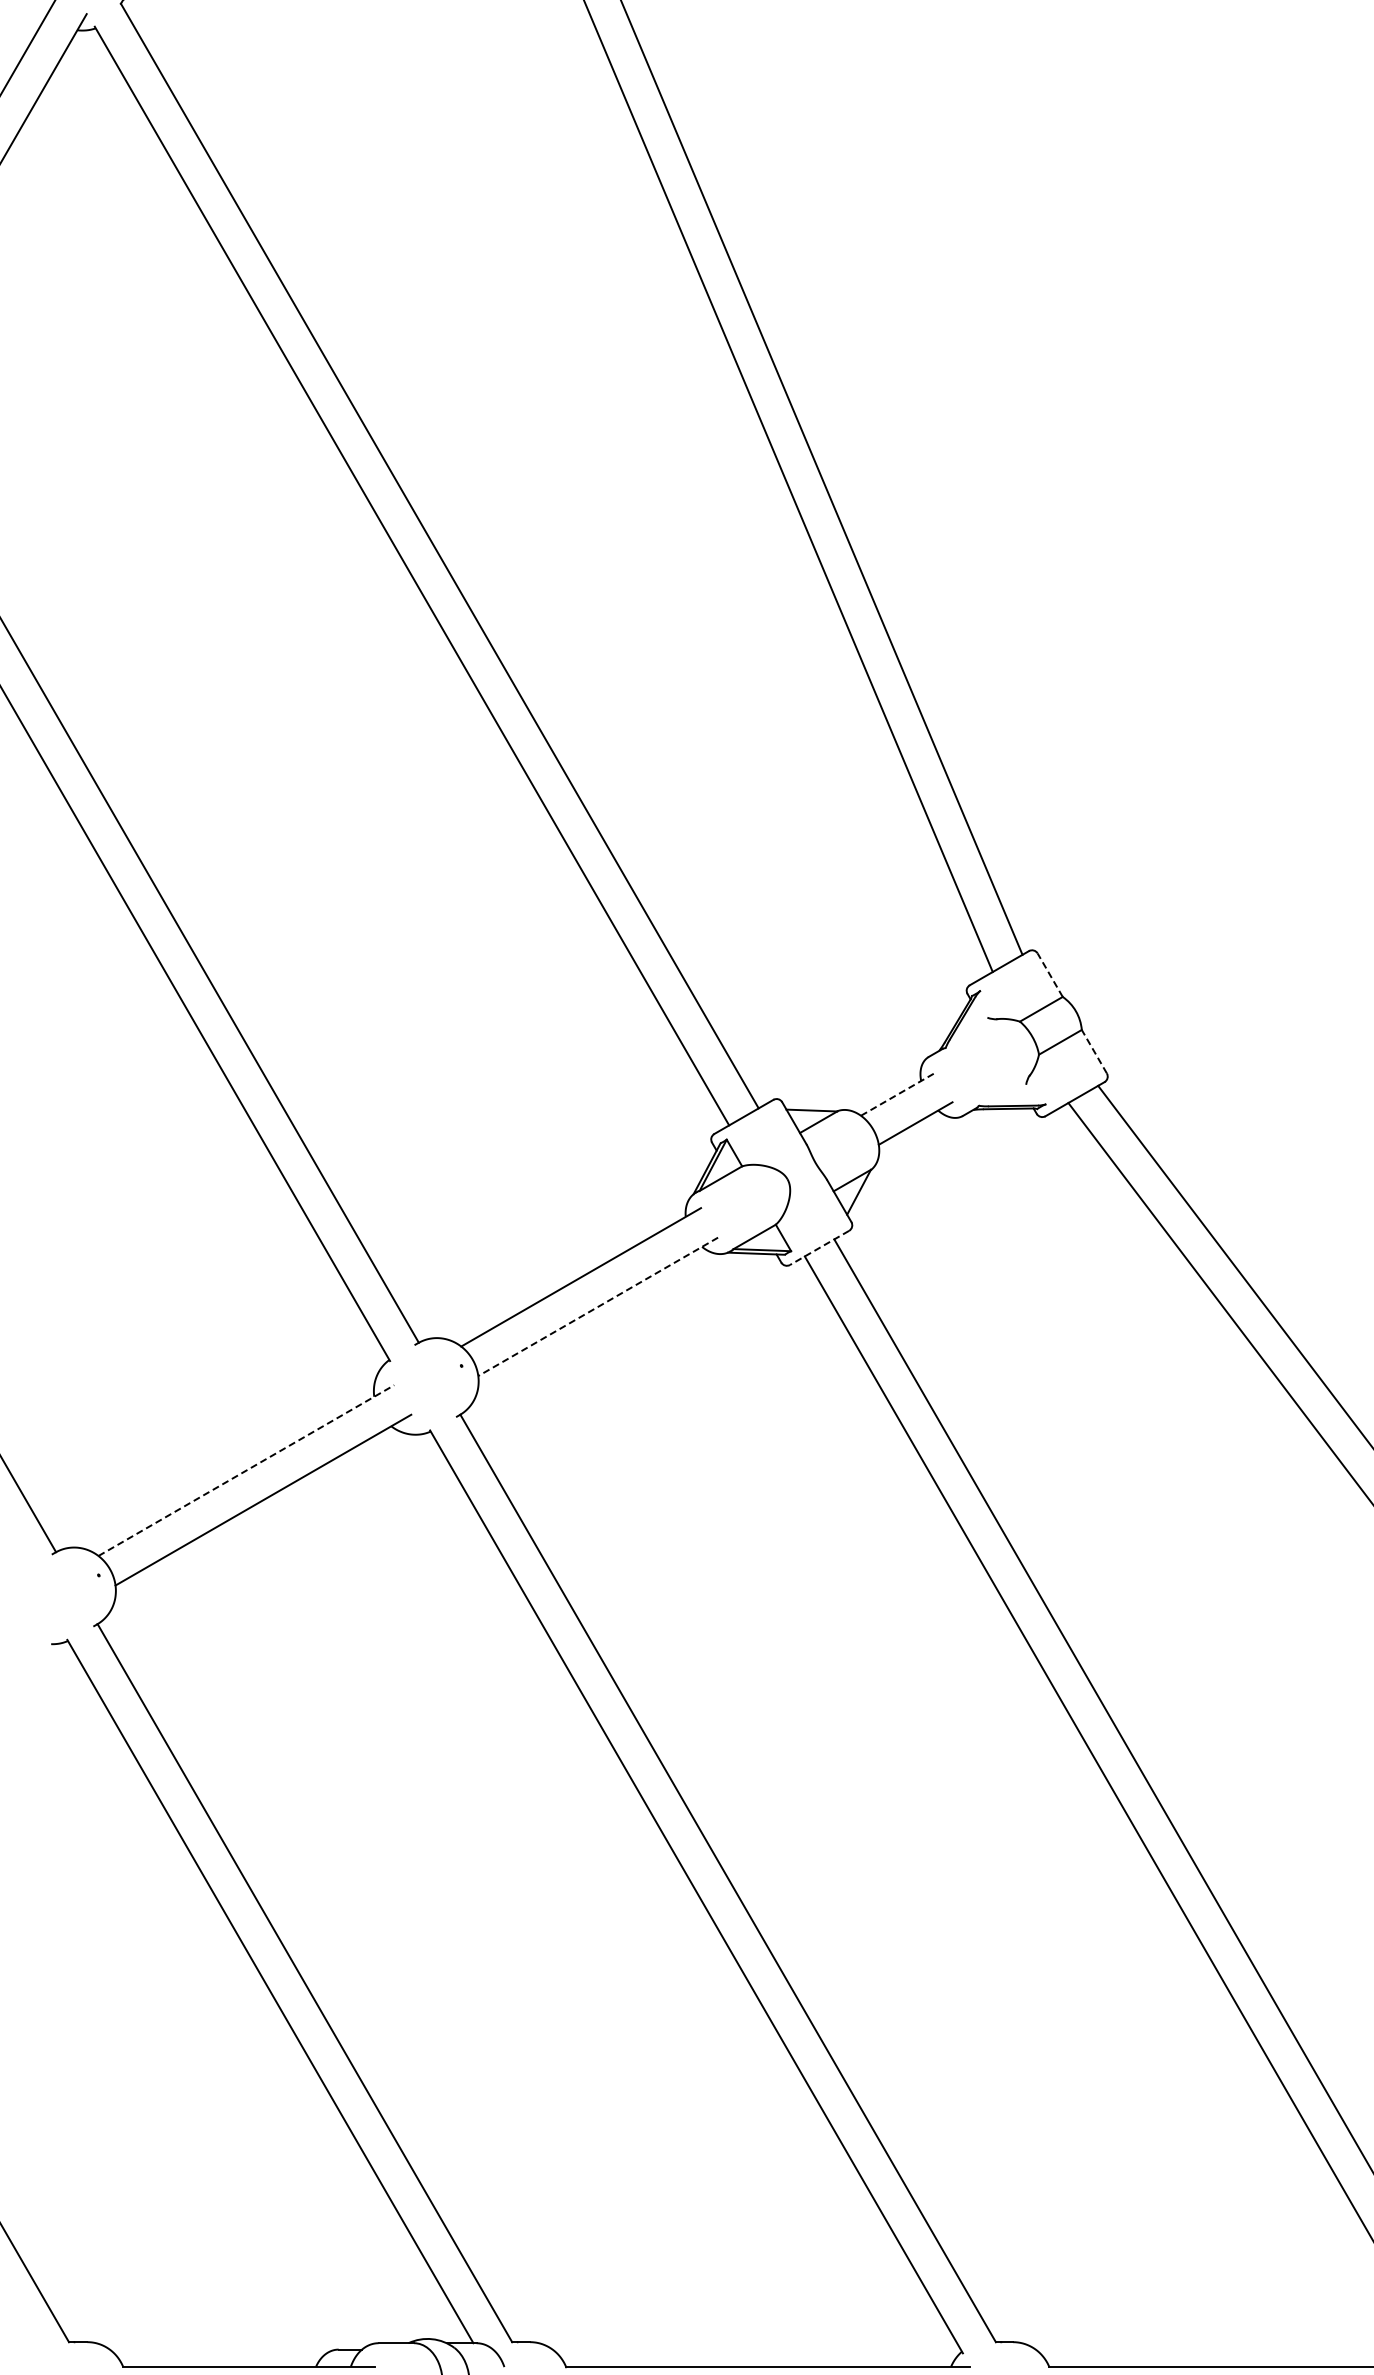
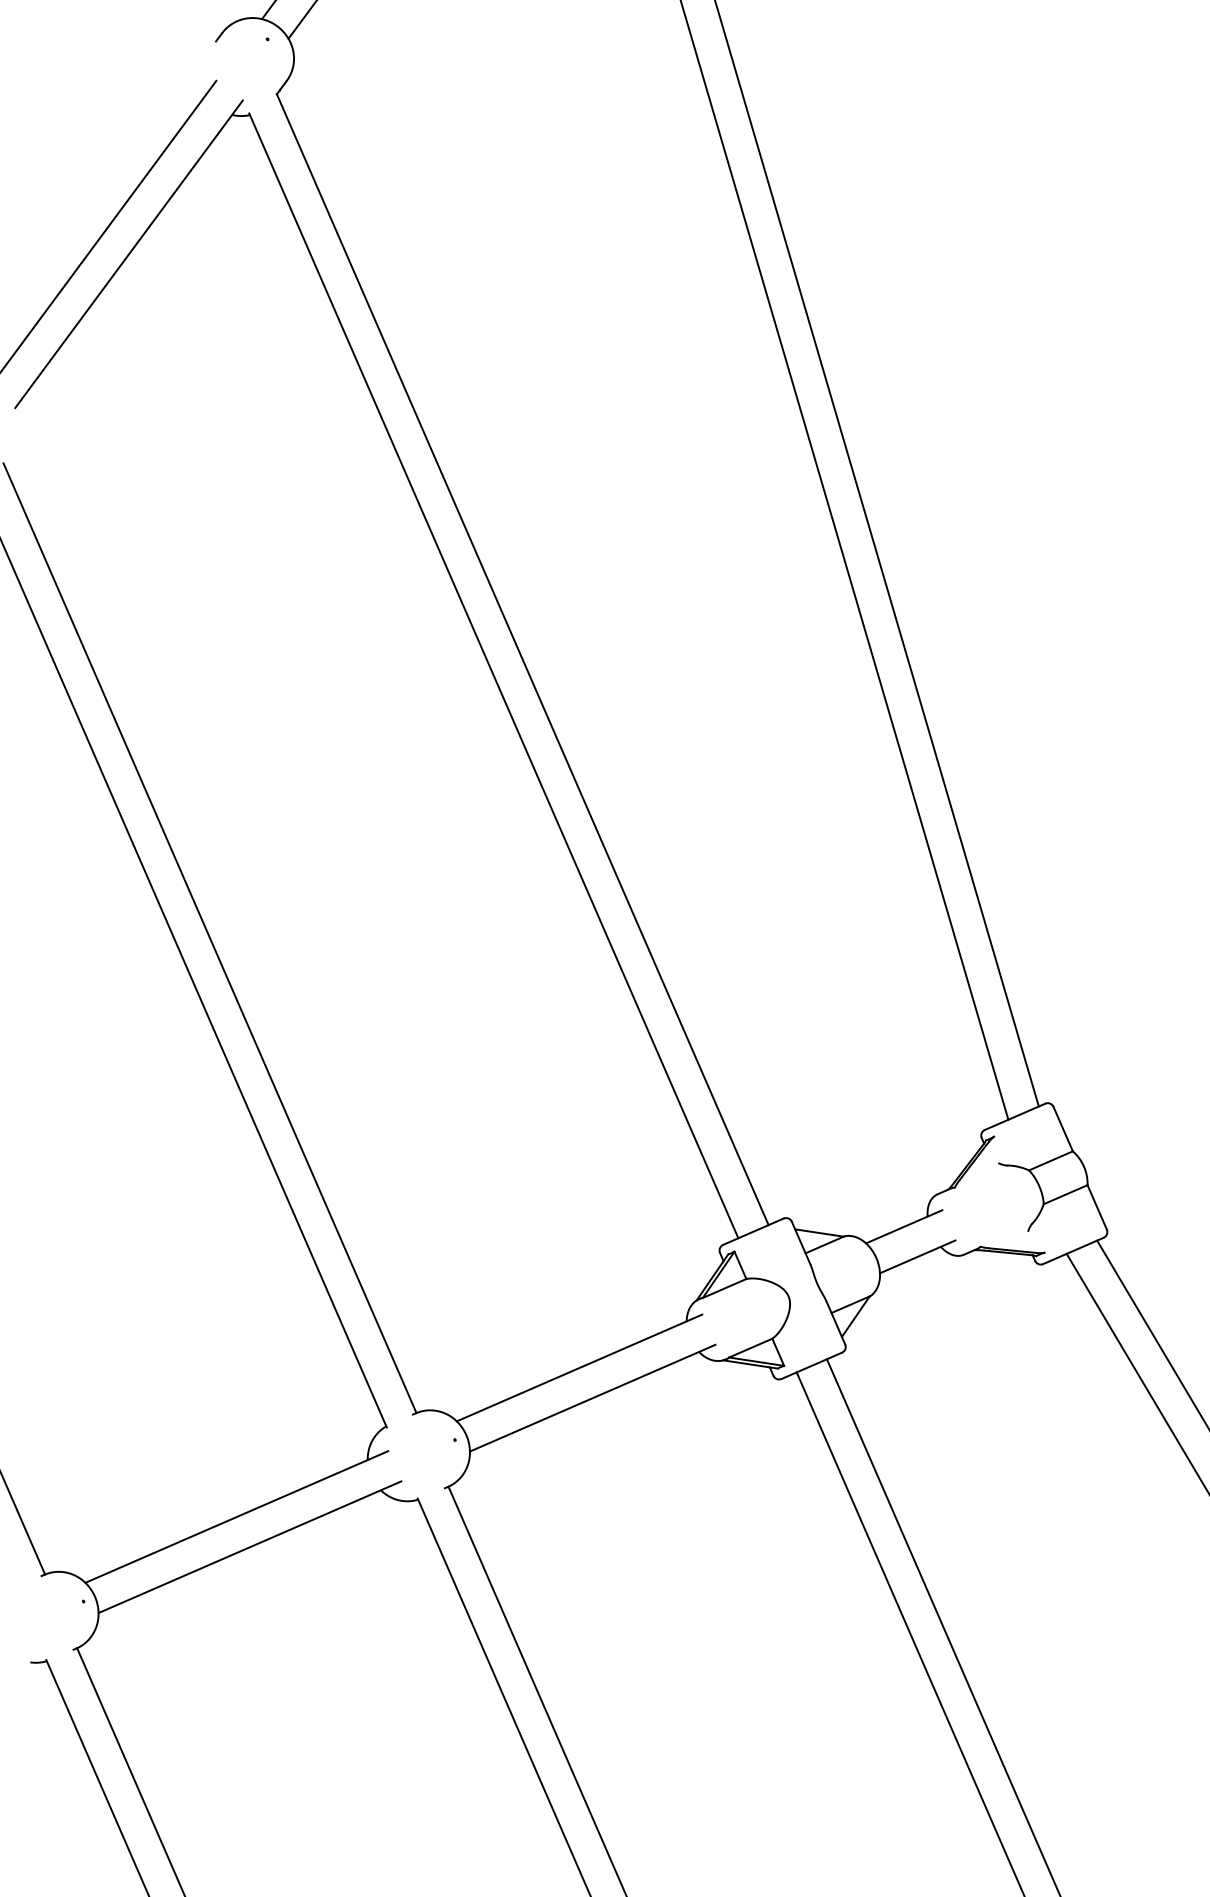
line: (1049, 974) -> (1062, 1128), dashed -> solid
line: (1094, 1051) -> (1097, 1207), dashed -> solid
line: (898, 1094) -> (904, 1227), dashed -> solid
line: (819, 1248) -> (811, 1366), dashed -> solid
line: (597, 1307) -> (591, 1398), dashed -> solid
line: (246, 1470) -> (236, 1516), dashed -> solid

